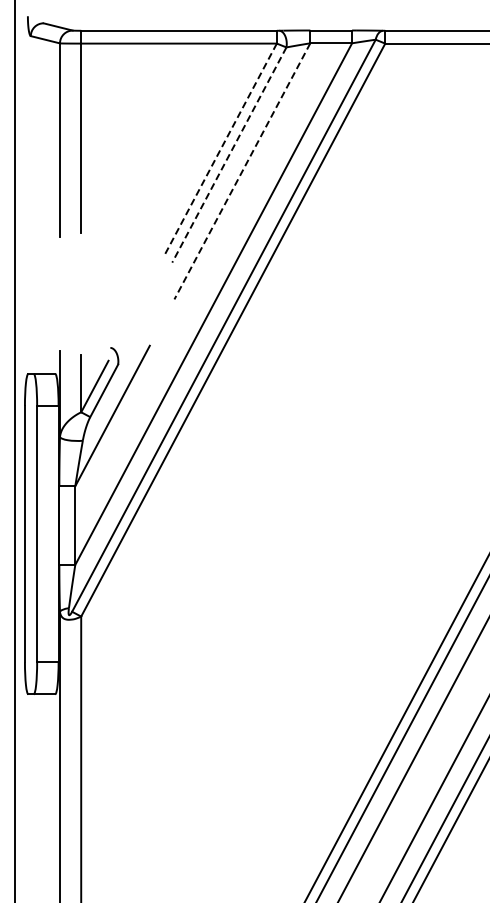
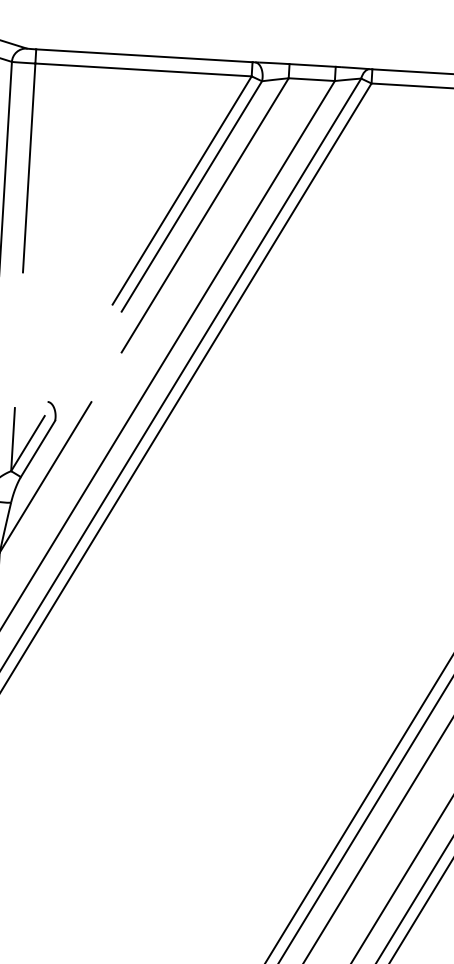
line: (220, 150) -> (182, 190), dashed -> solid
line: (229, 155) -> (191, 196), dashed -> solid
line: (242, 171) -> (205, 215), dashed -> solid

